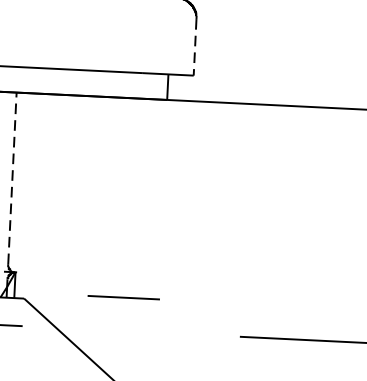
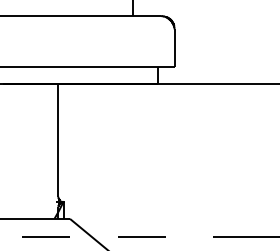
line: (195, 48) -> (174, 48), dashed -> solid
line: (12, 178) -> (58, 140), dashed -> solid
line: (123, 296) -> (141, 236), moved

